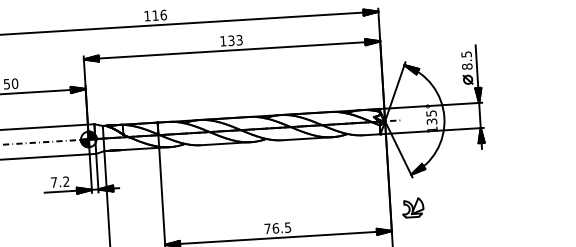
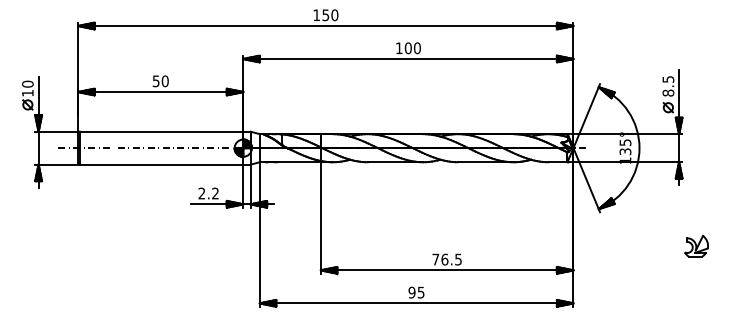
text: (159, 15) -> (330, 15), 116 -> 150
text: (235, 40) -> (412, 48), 133 -> 100
text: (53, 182) -> (201, 193), 7.2 -> 2.2
part: (412, 207) -> (696, 245), moved

